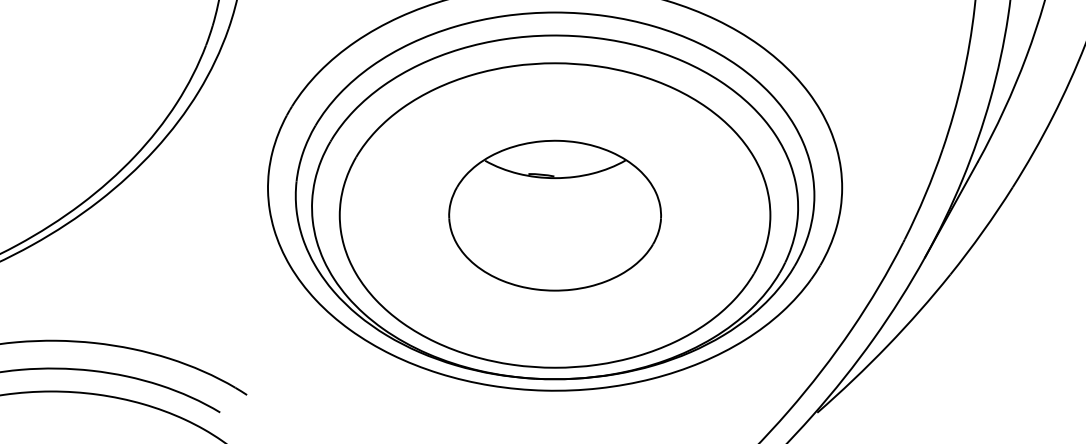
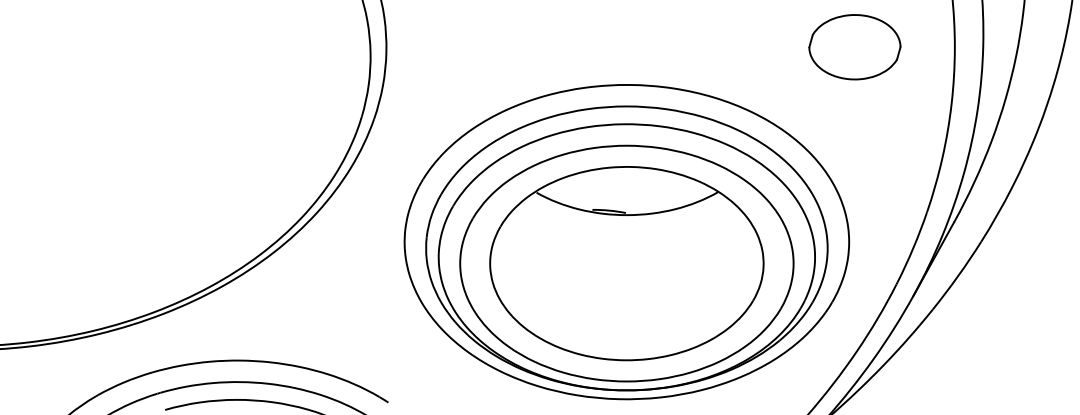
part: (554, 215) -> (626, 263), size x1.67

